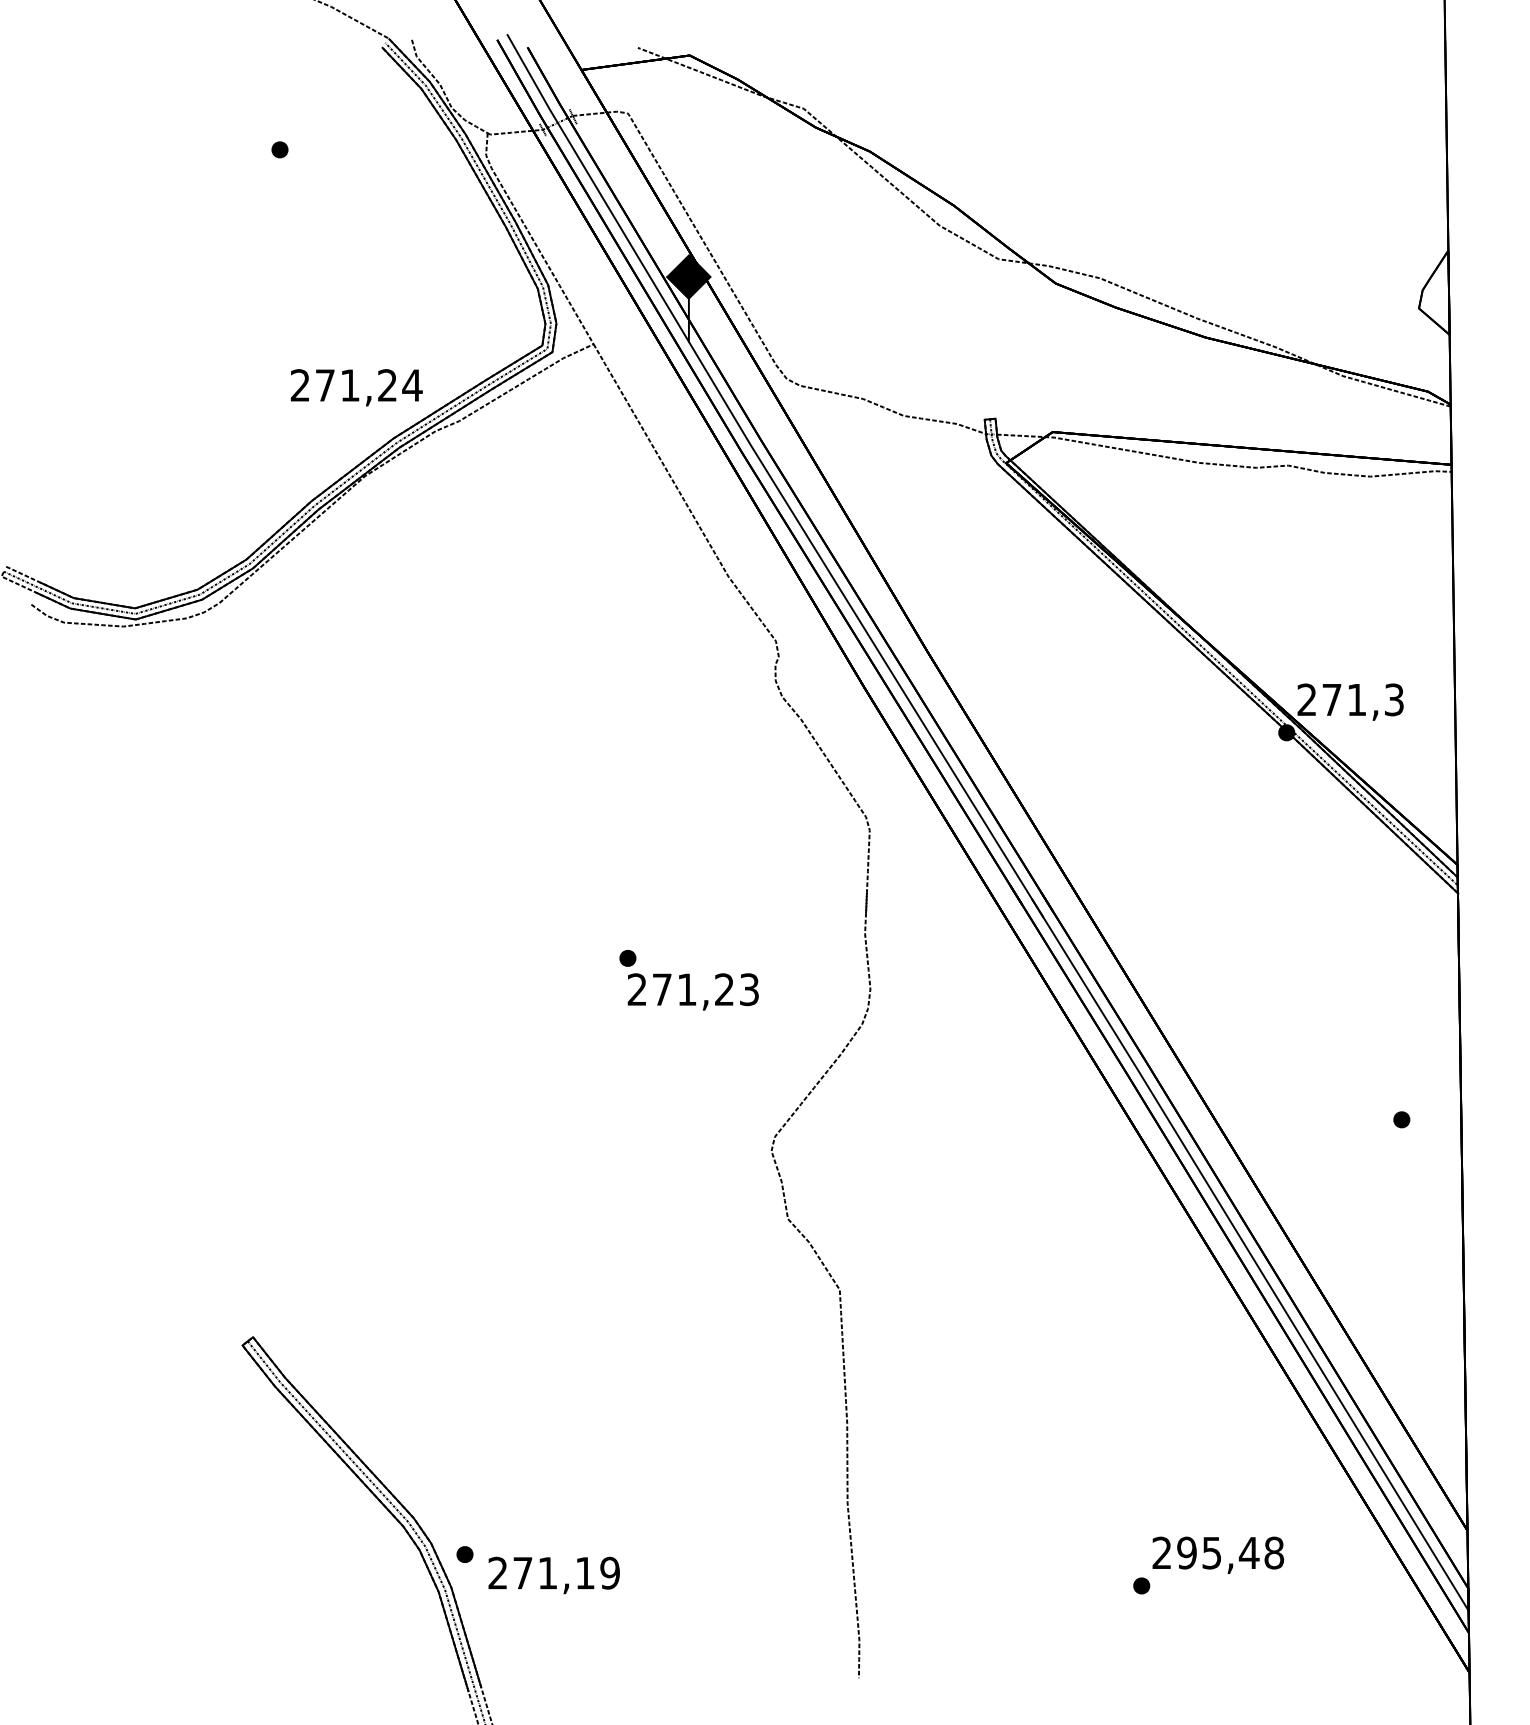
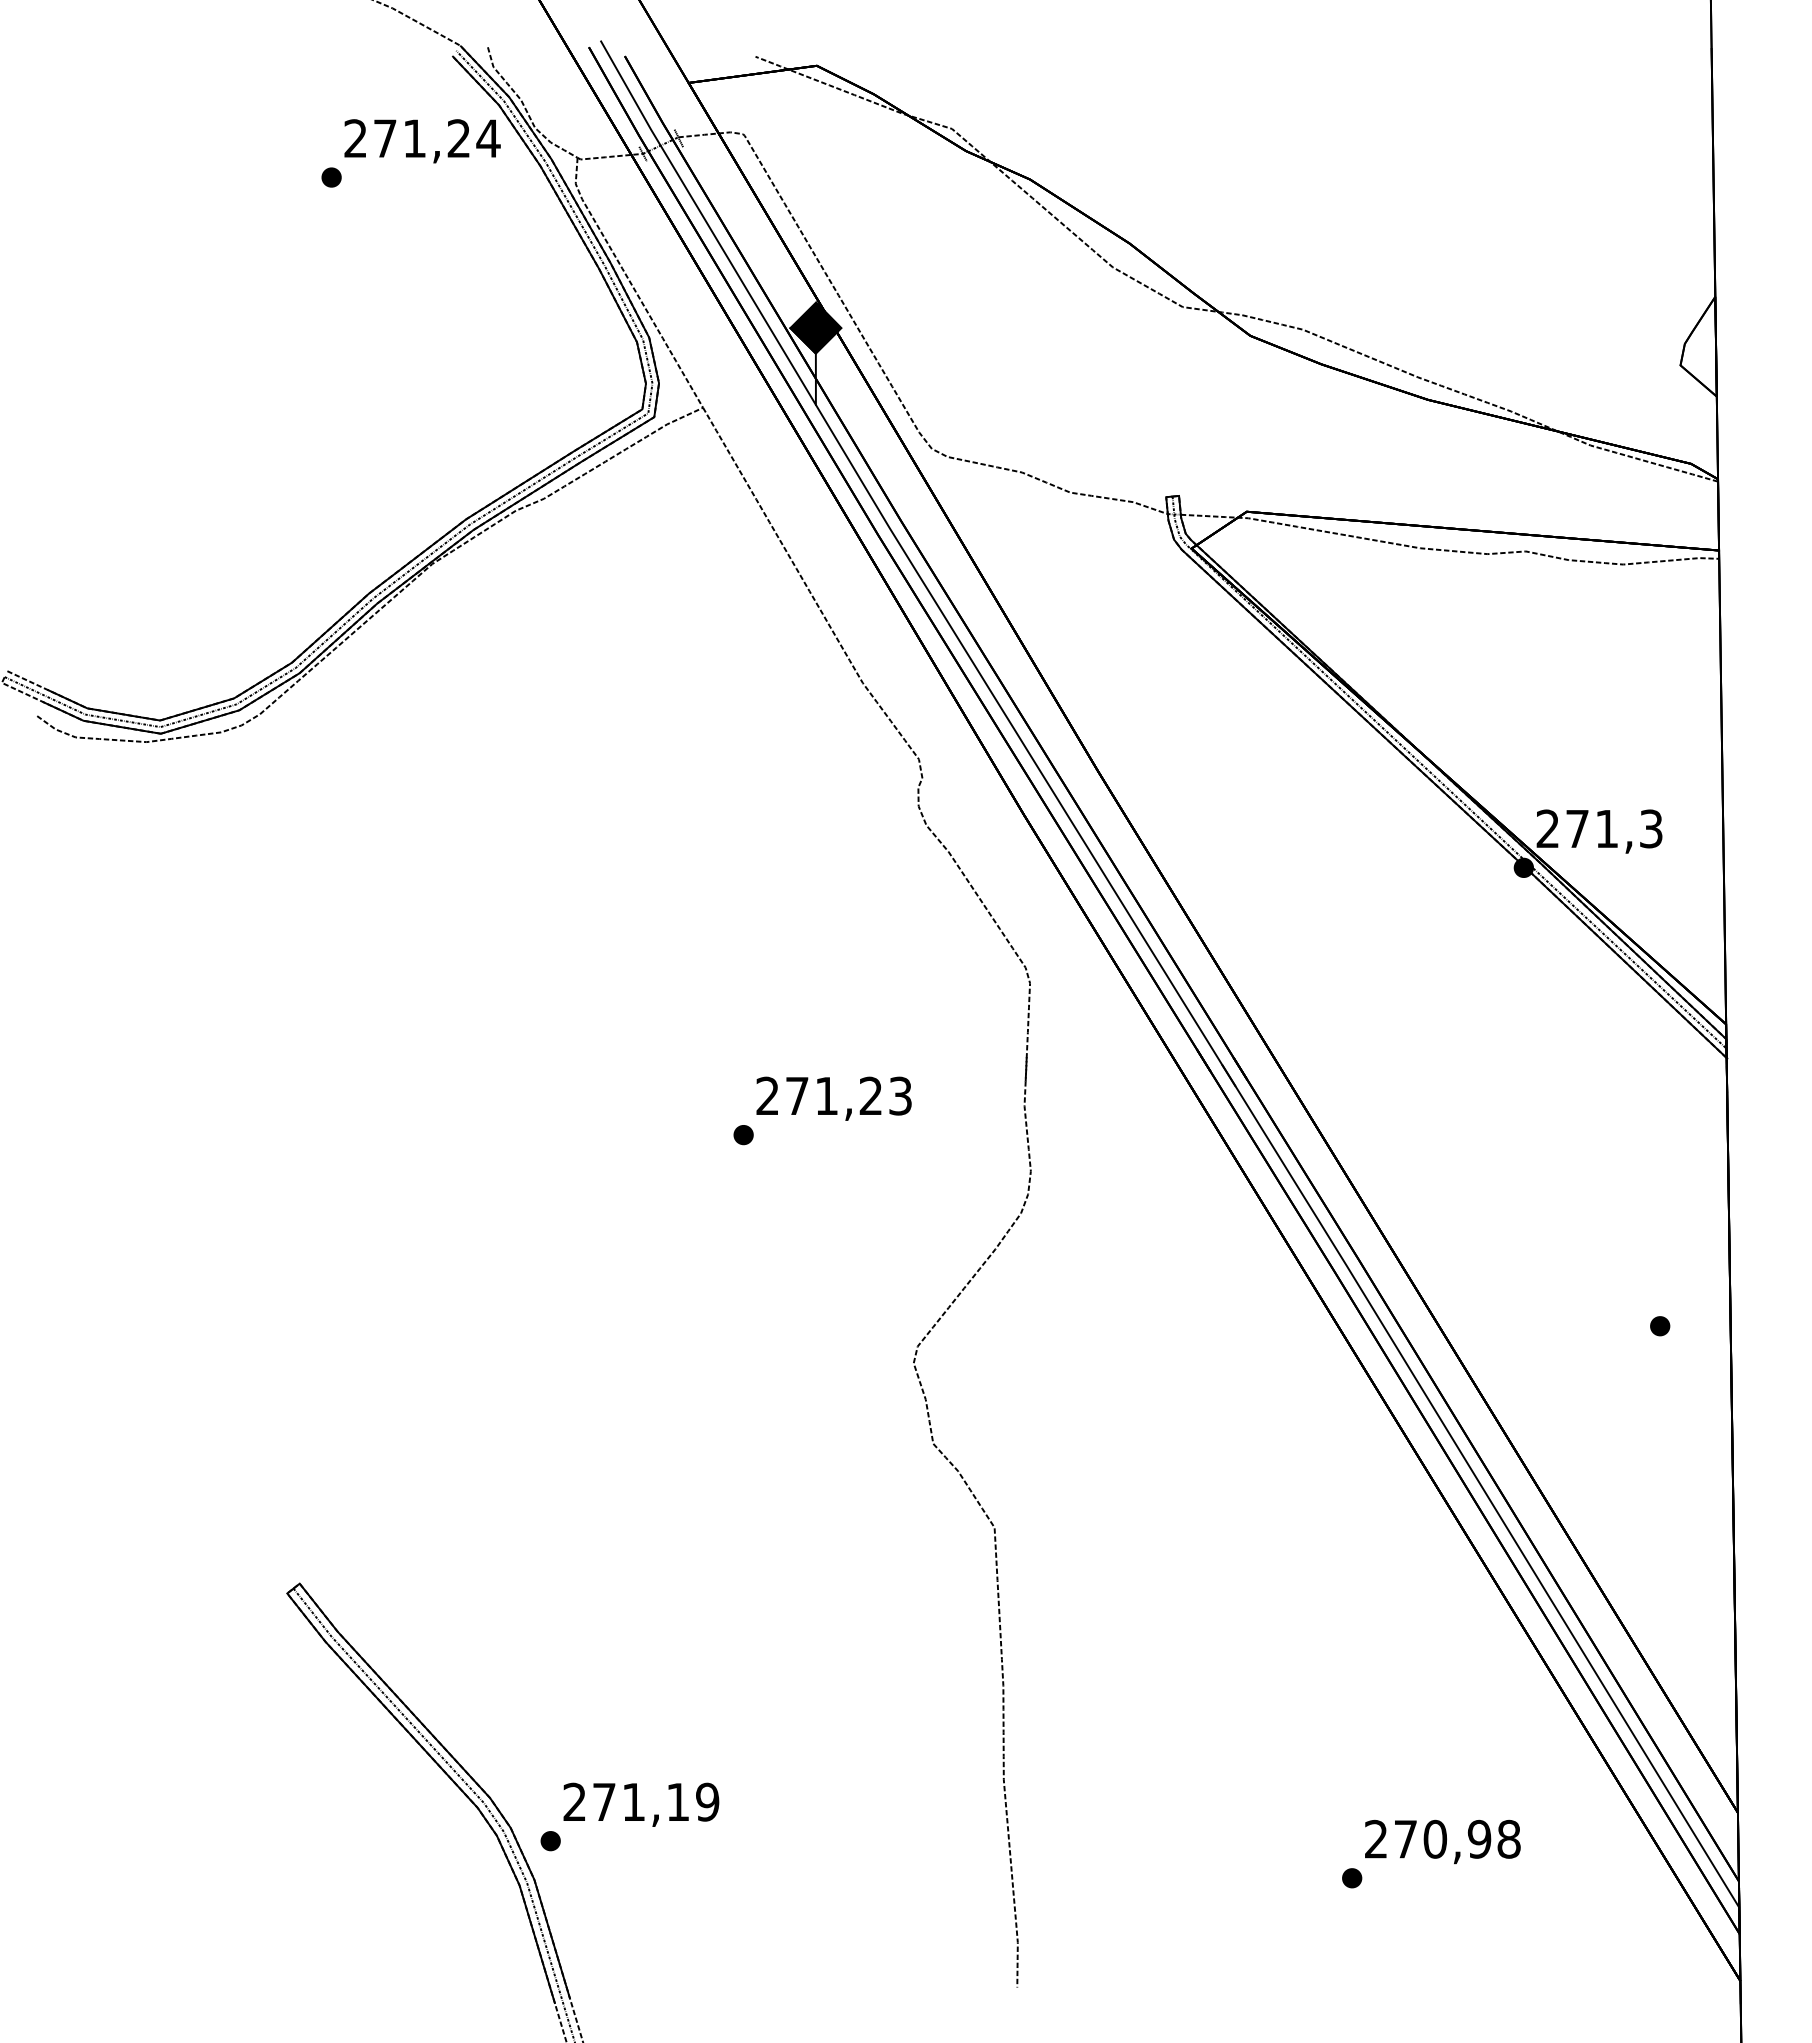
text: (356, 387) -> (422, 141), moved
text: (692, 991) -> (833, 1098), moved
text: (1218, 1552) -> (1442, 1838), 295,48 -> 270,98
text: (554, 1575) -> (641, 1804), moved

